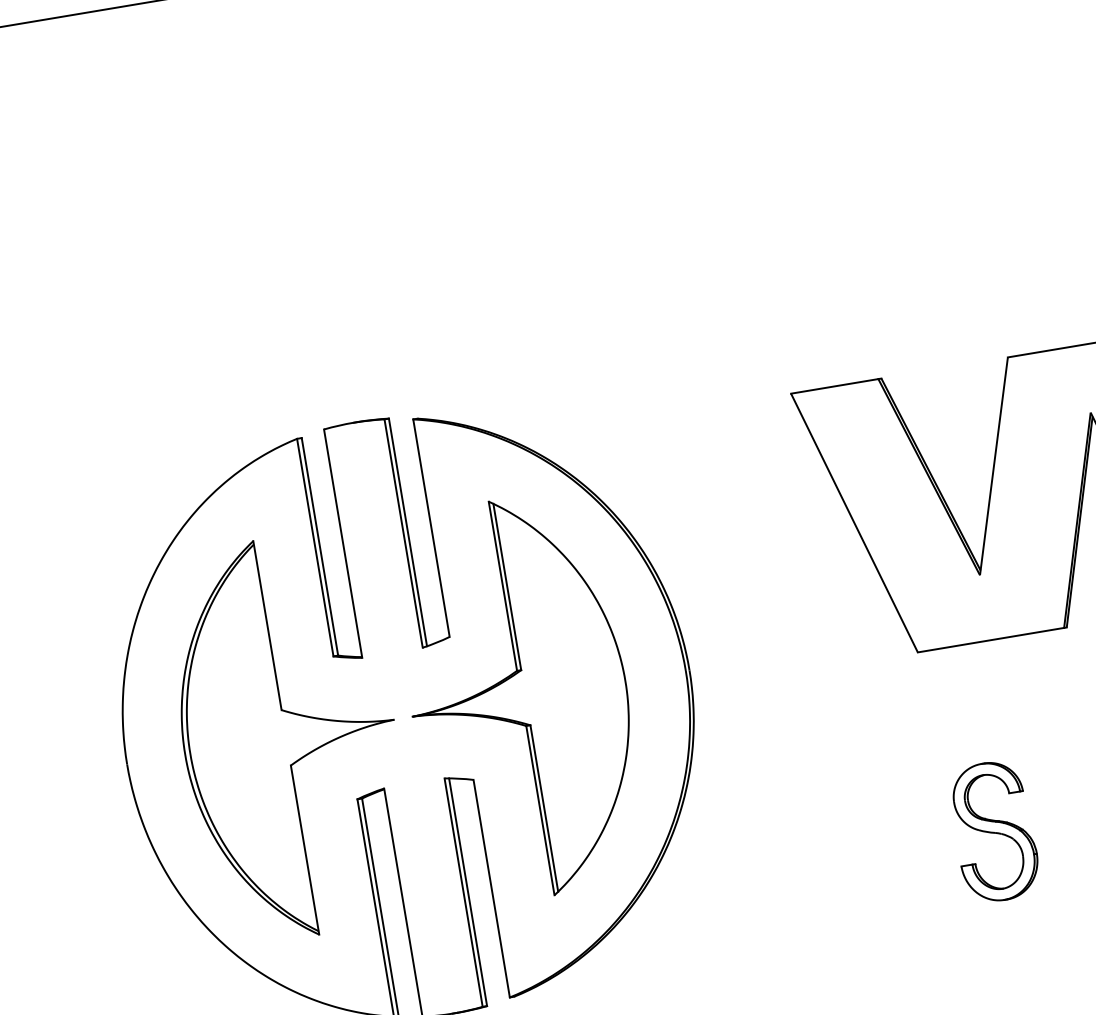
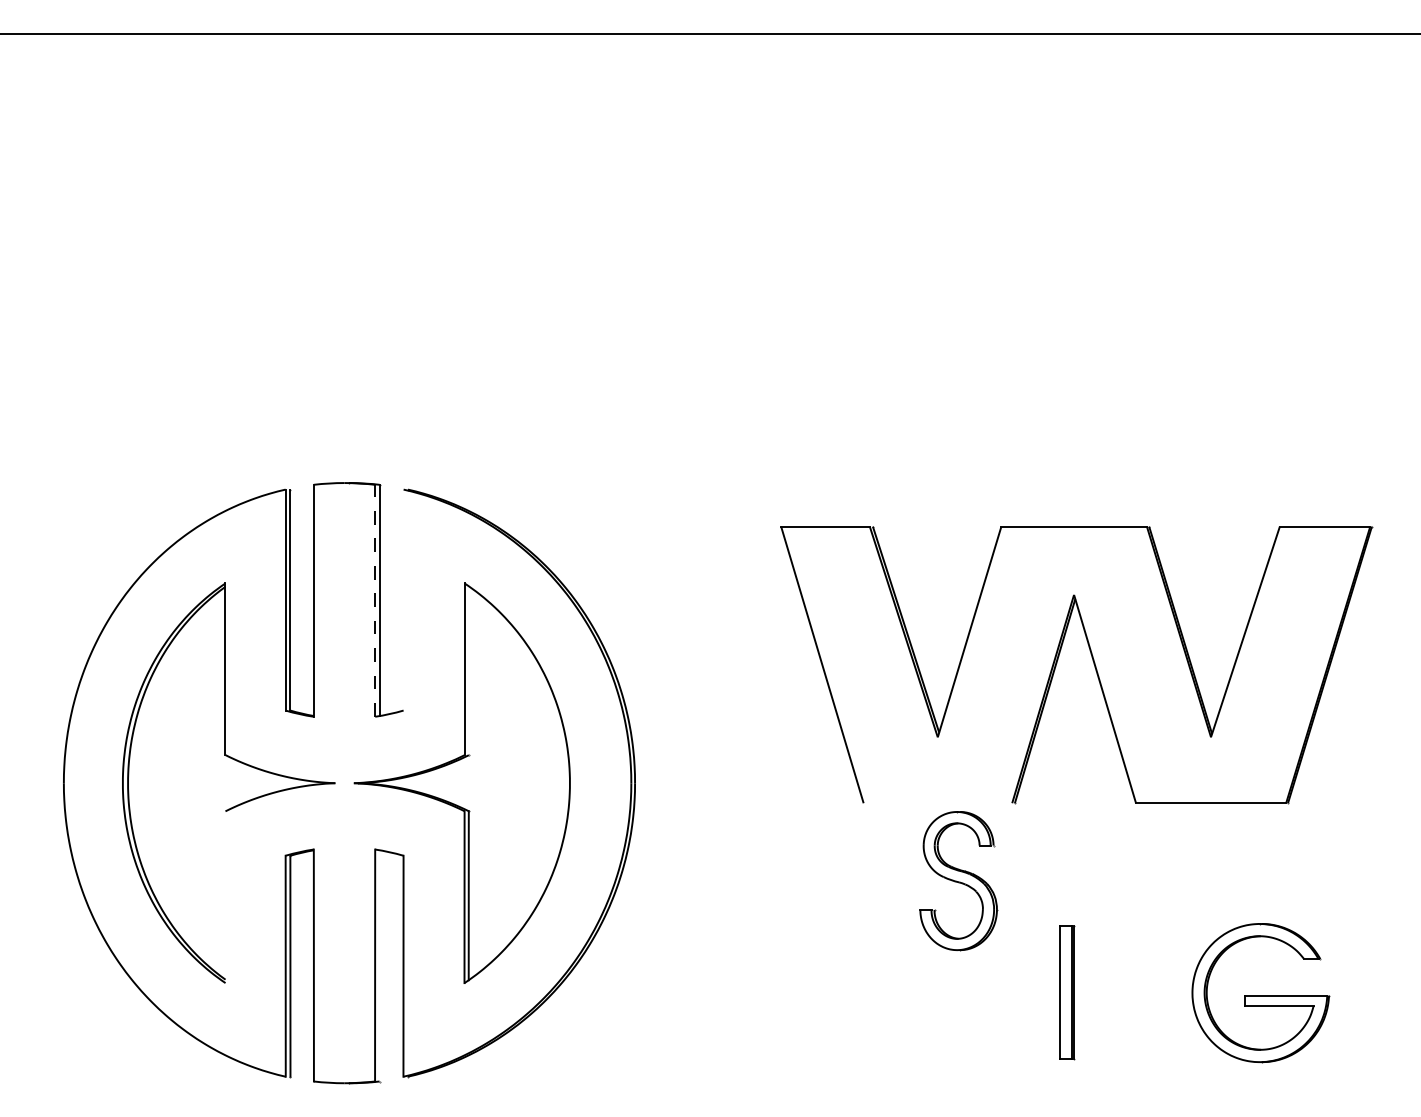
line: (431, 527) -> (403, 599), removed
line: (403, 533) -> (375, 600), solid -> dashed
line: (506, 586) -> (468, 670), removed
line: (990, 640) -> (937, 803), removed
part: (994, 832) -> (958, 881), moved
line: (305, 850) -> (225, 897), removed
line: (467, 891) -> (379, 965), removed

